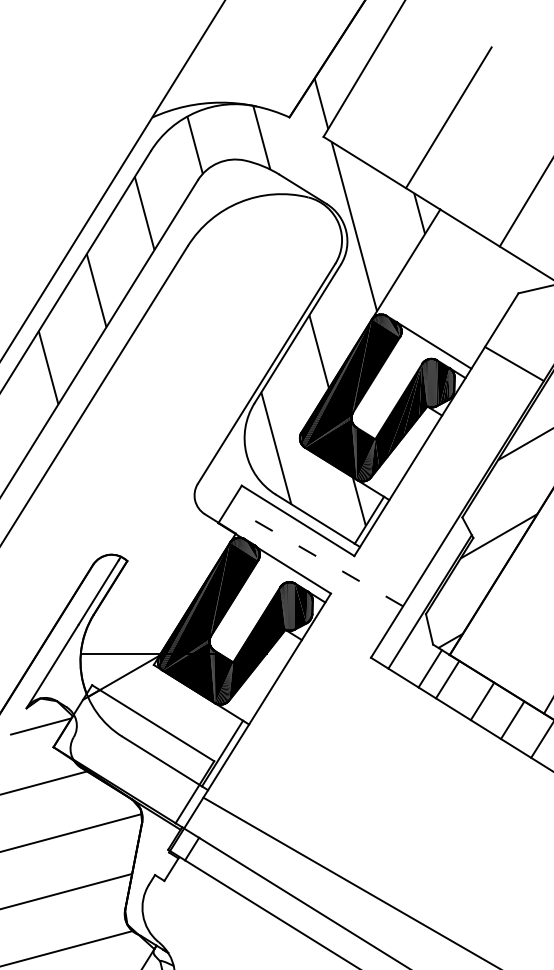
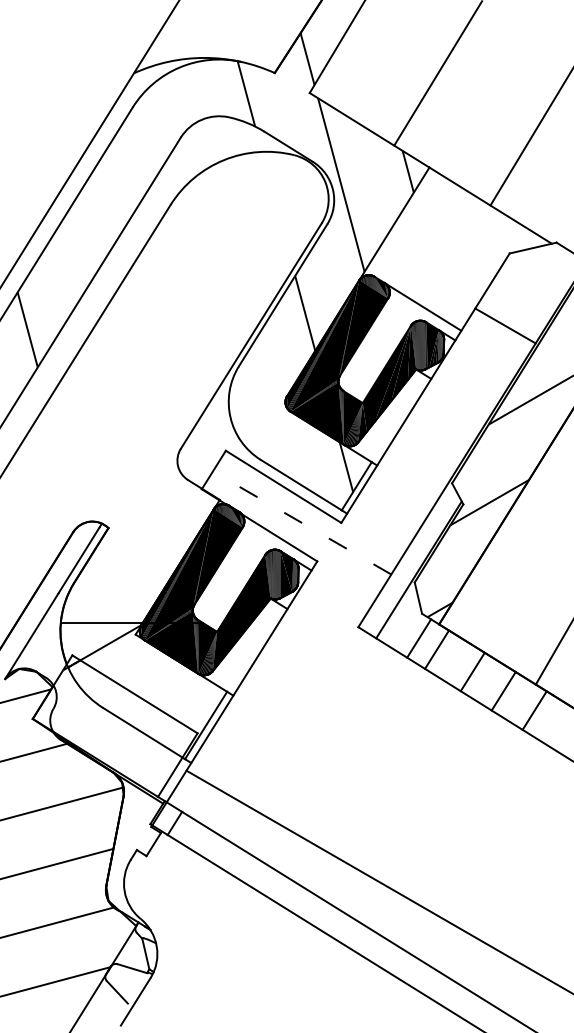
line: (194, 145) -> (177, 101), removed
line: (144, 213) -> (126, 171), removed
line: (96, 290) -> (76, 250), removed
line: (275, 448) -> (260, 412), removed

